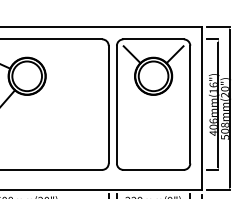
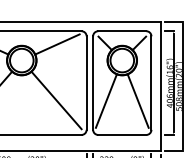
line: (71, 55) -> (57, 44), added
line: (70, 126) -> (56, 100), added
line: (133, 126) -> (106, 100), added
line: (173, 126) -> (138, 100), added

